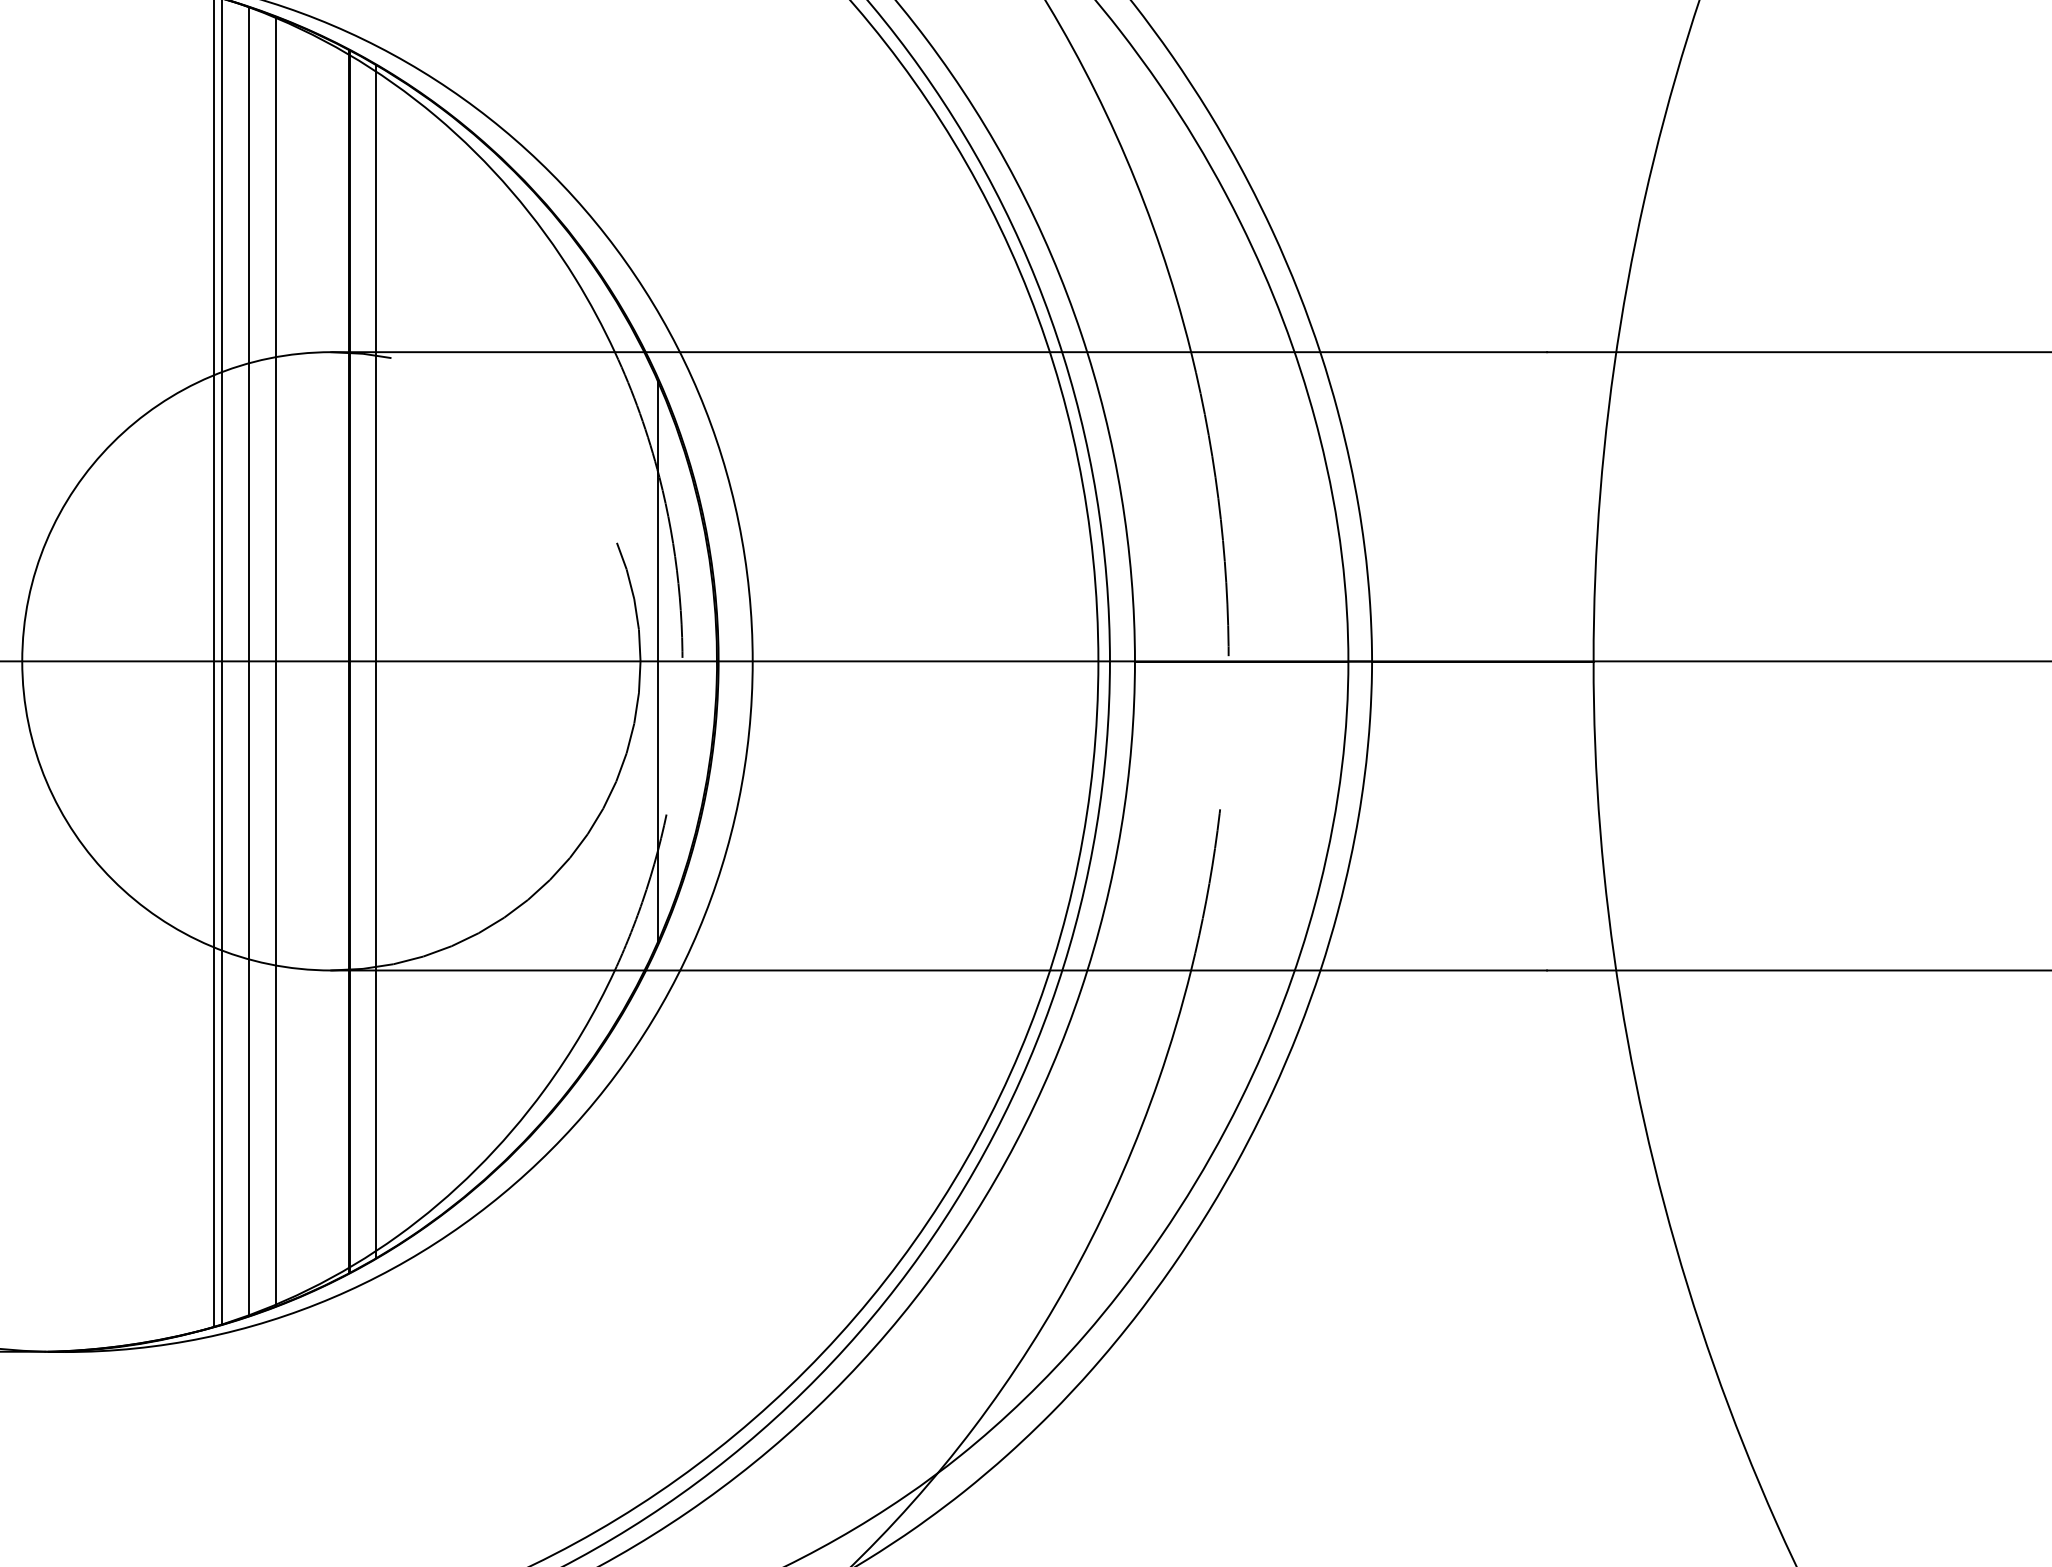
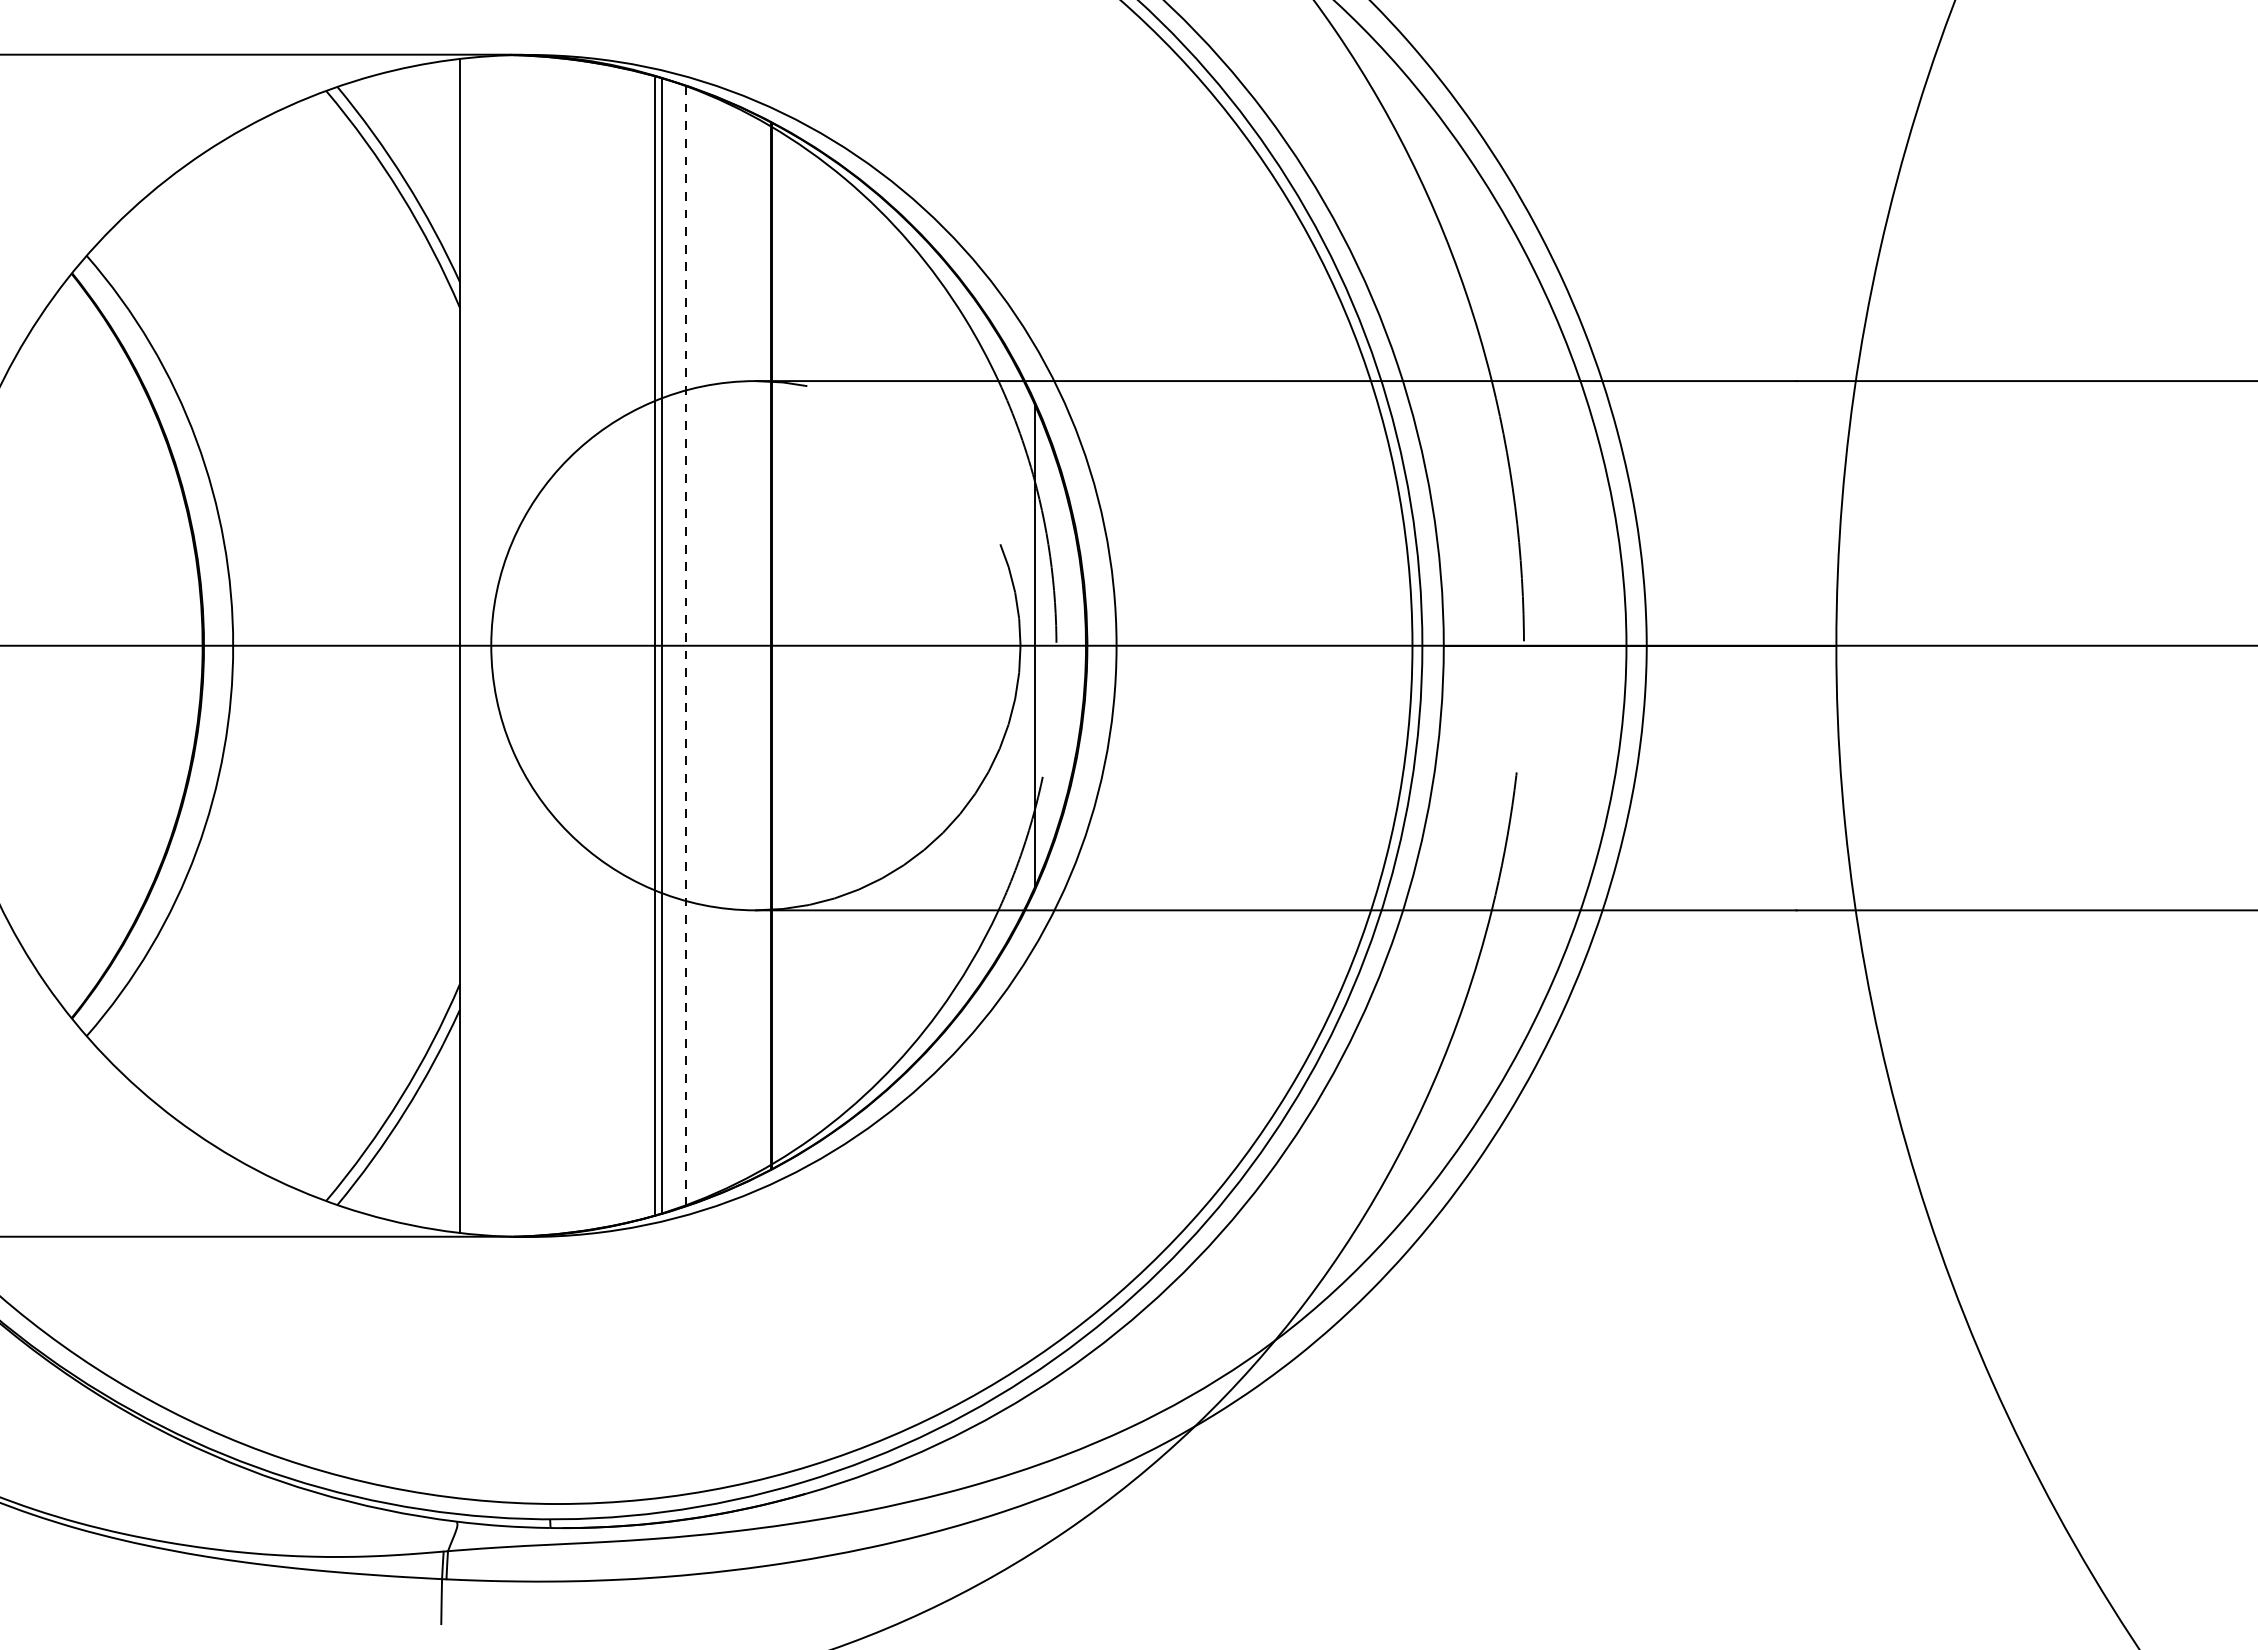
line: (249, 661) -> (685, 645), solid -> dashed
line: (276, 661) -> (708, 645), removed
line: (375, 661) -> (793, 645), removed

